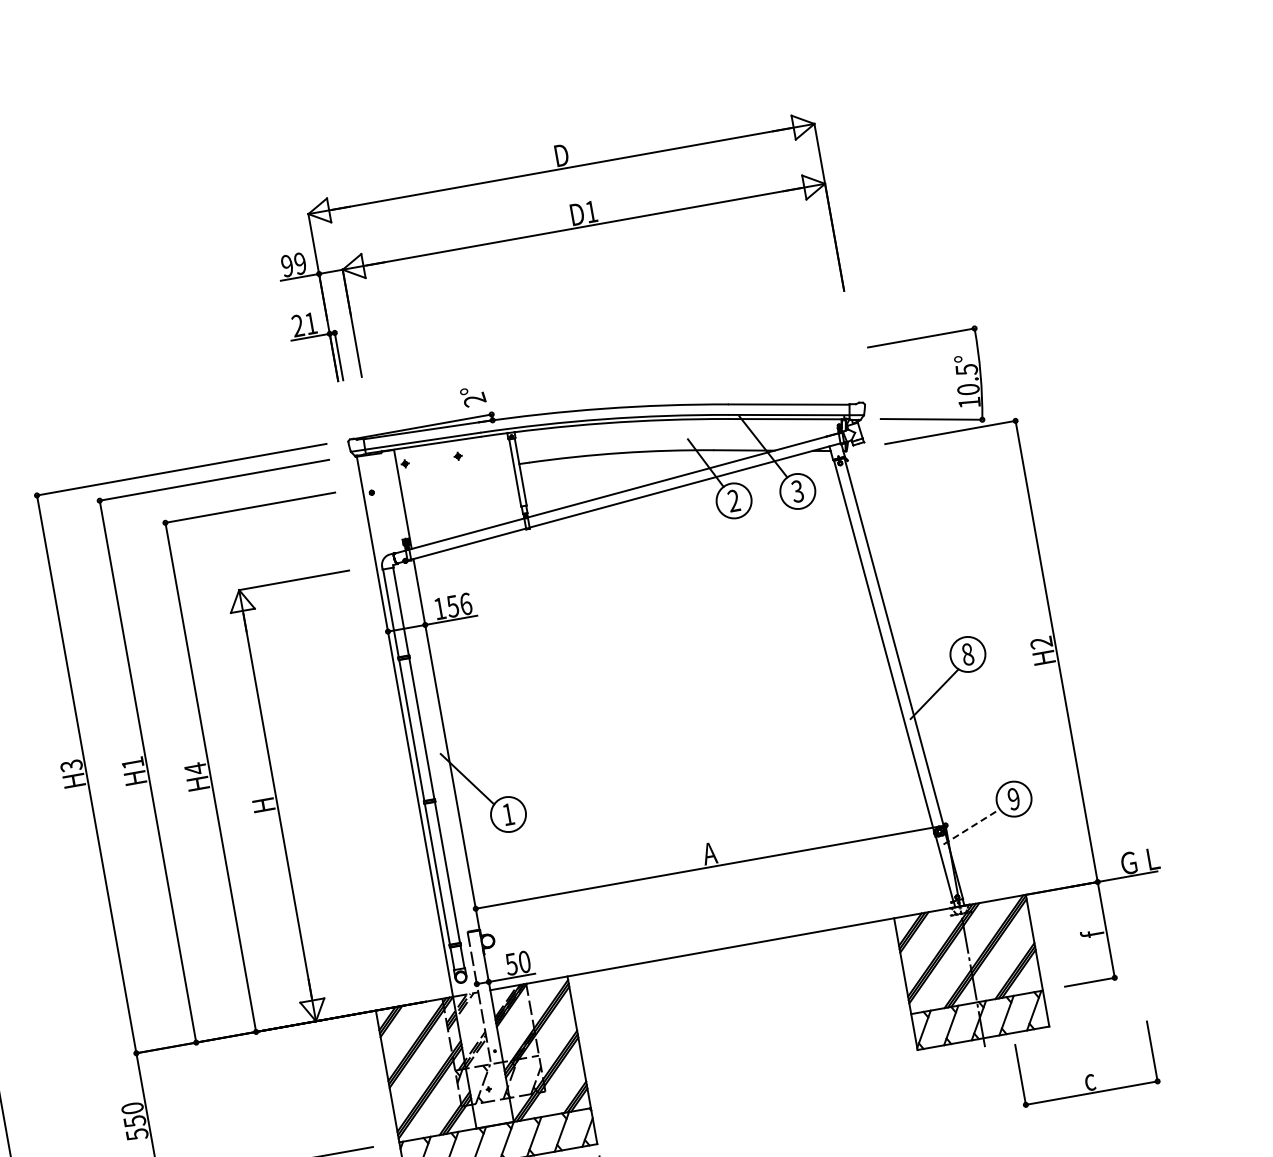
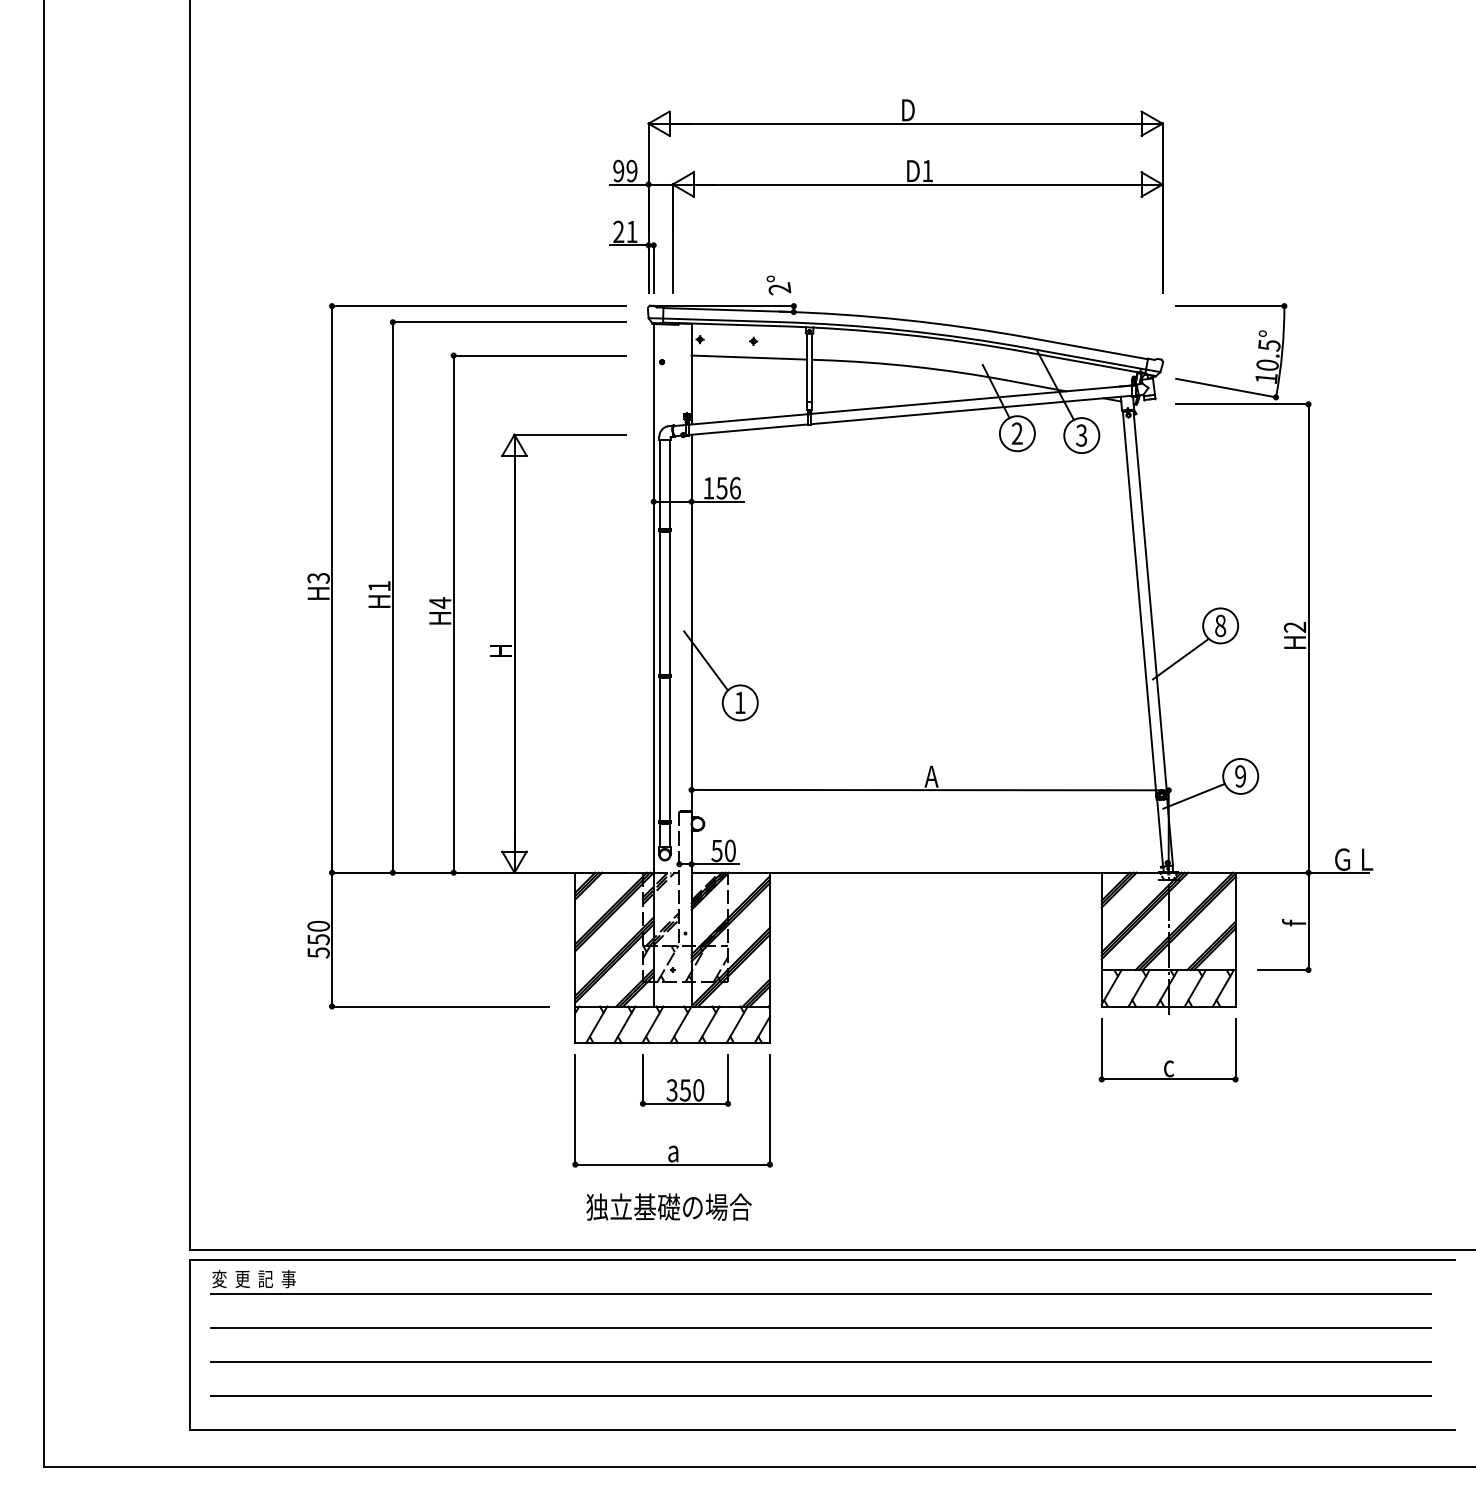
part: (553, 233) -> (886, 185), moved
line: (456, 473) -> (748, 357), added
line: (972, 827) -> (1194, 796), dashed -> solid
part: (1088, 1074) -> (1168, 1060), moved

